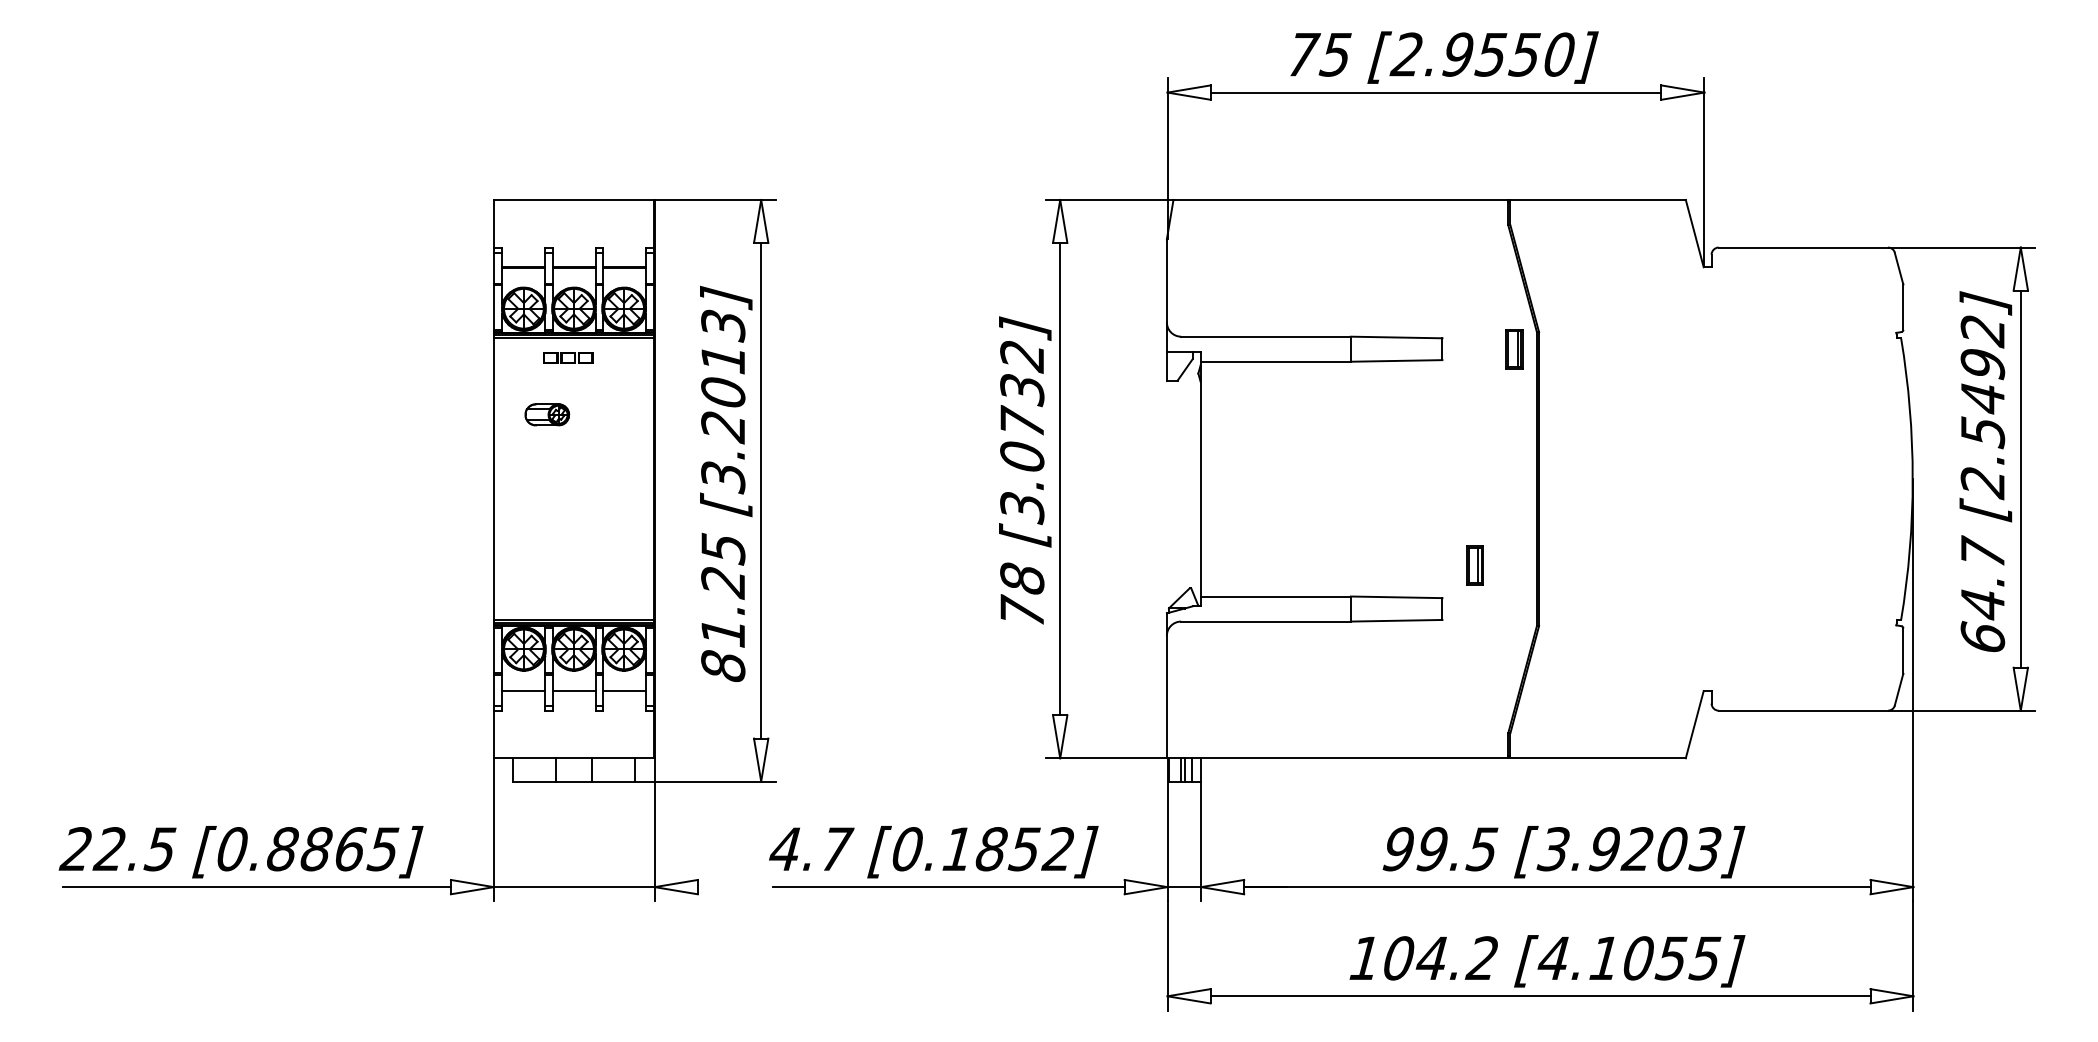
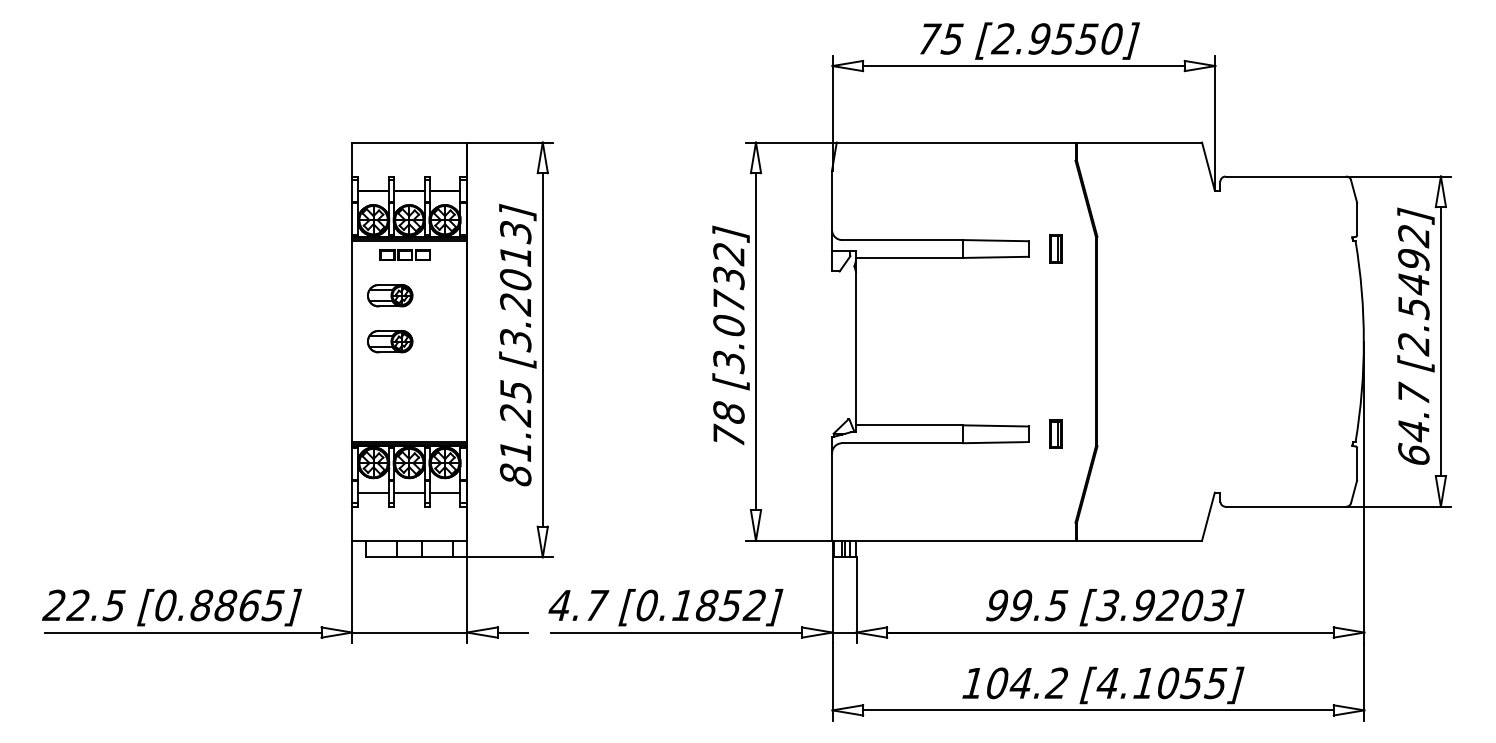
part: (1513, 348) -> (1055, 248), moved
part: (567, 356) -> (404, 254), size x1.43
part: (547, 414) -> (390, 295), size x1.43
part: (547, 478) -> (390, 341), added
part: (1474, 564) -> (1055, 433), moved
line: (718, 887) -> (512, 632), added

